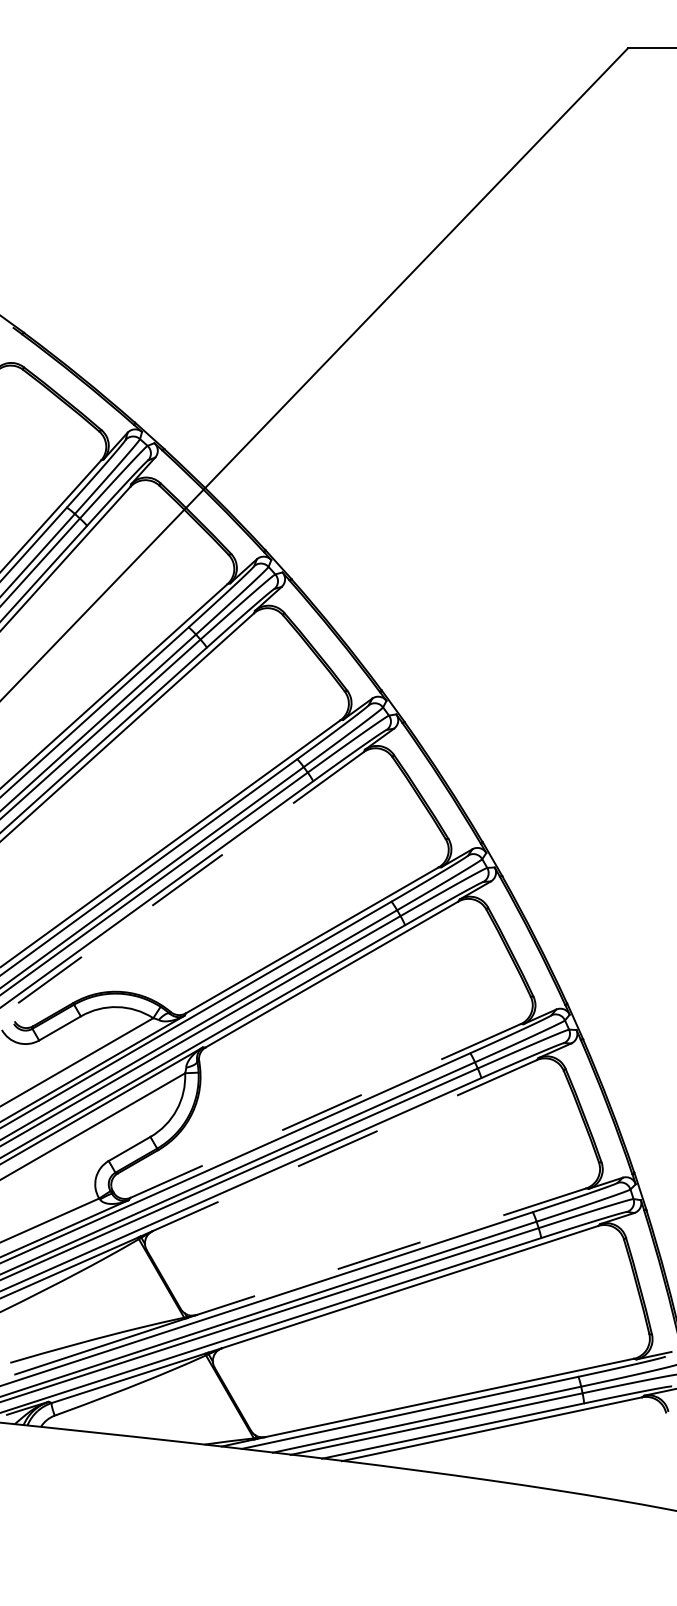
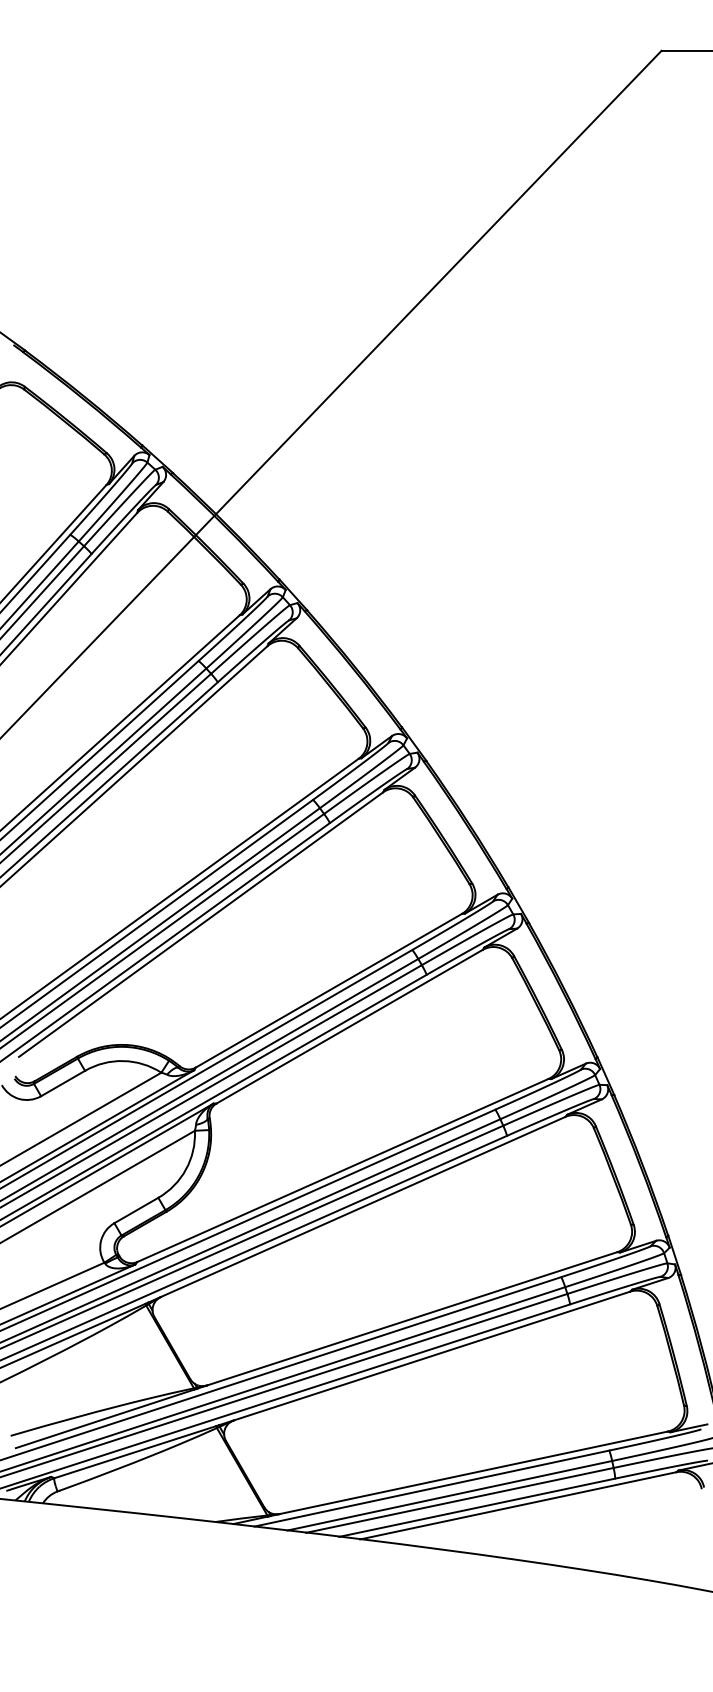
line: (190, 877) -> (200, 924), dashed -> solid
line: (325, 1110) -> (342, 1170), dashed -> solid
line: (344, 1146) -> (362, 1207), dashed -> solid
line: (391, 1251) -> (412, 1318), dashed -> solid

